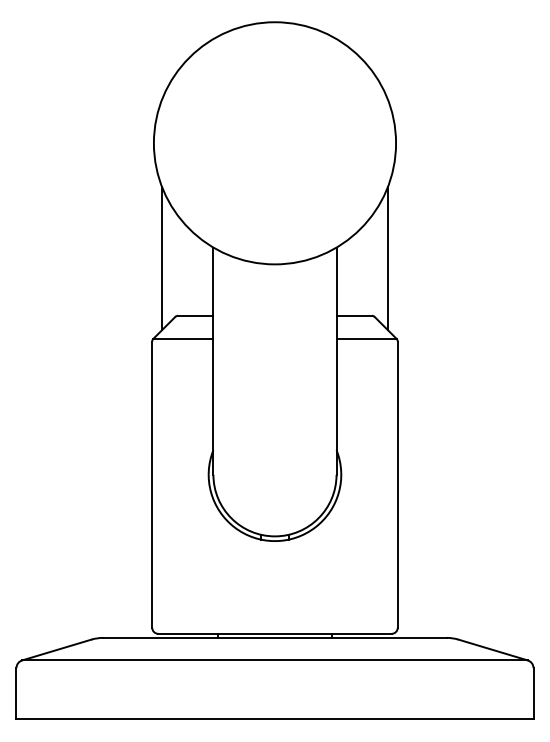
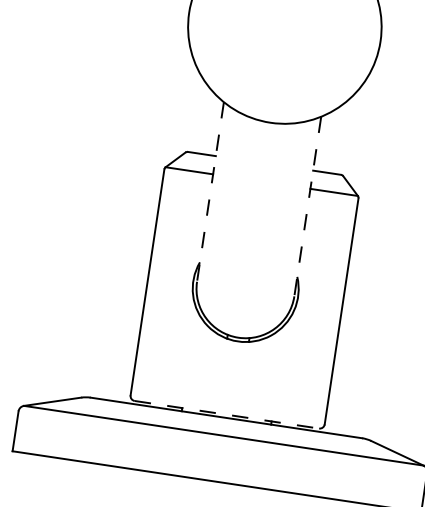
line: (161, 258) -> (181, 104), removed
line: (388, 258) -> (360, 131), removed
line: (213, 361) -> (210, 192), solid -> dashed
line: (336, 361) -> (307, 206), solid -> dashed
line: (275, 633) -> (227, 414), solid -> dashed

